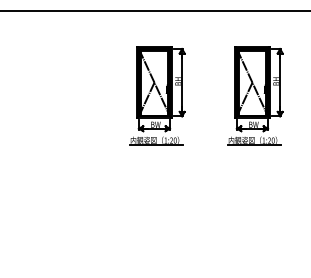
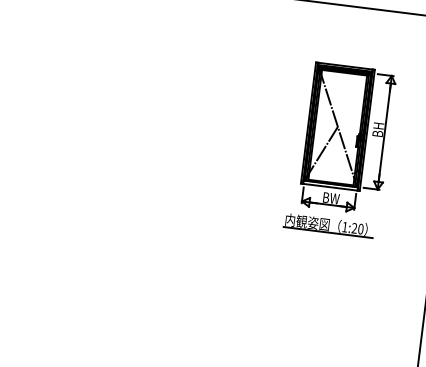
part: (157, 95) -> (174, 128), removed

